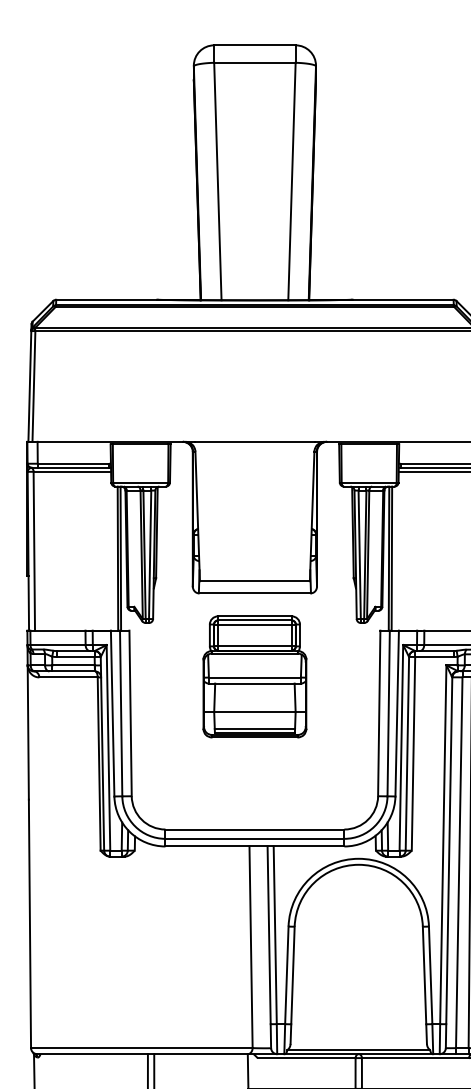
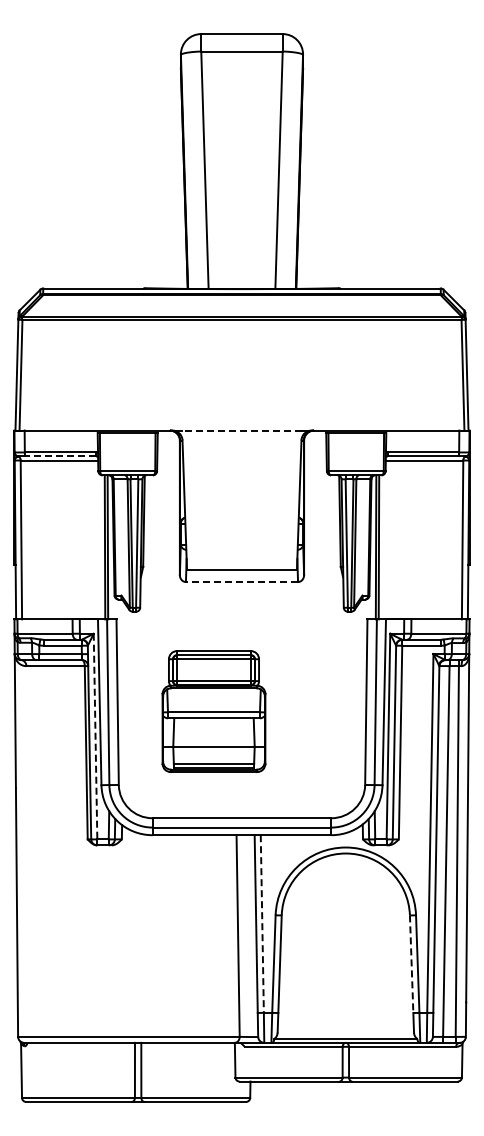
line: (254, 441) -> (241, 430), solid -> dashed
line: (73, 467) -> (60, 456), solid -> dashed
line: (254, 593) -> (241, 582), solid -> dashed
part: (254, 676) -> (213, 711), moved
line: (108, 747) -> (95, 736), solid -> dashed
line: (275, 935) -> (262, 924), solid -> dashed
line: (424, 975) -> (411, 964), solid -> dashed

